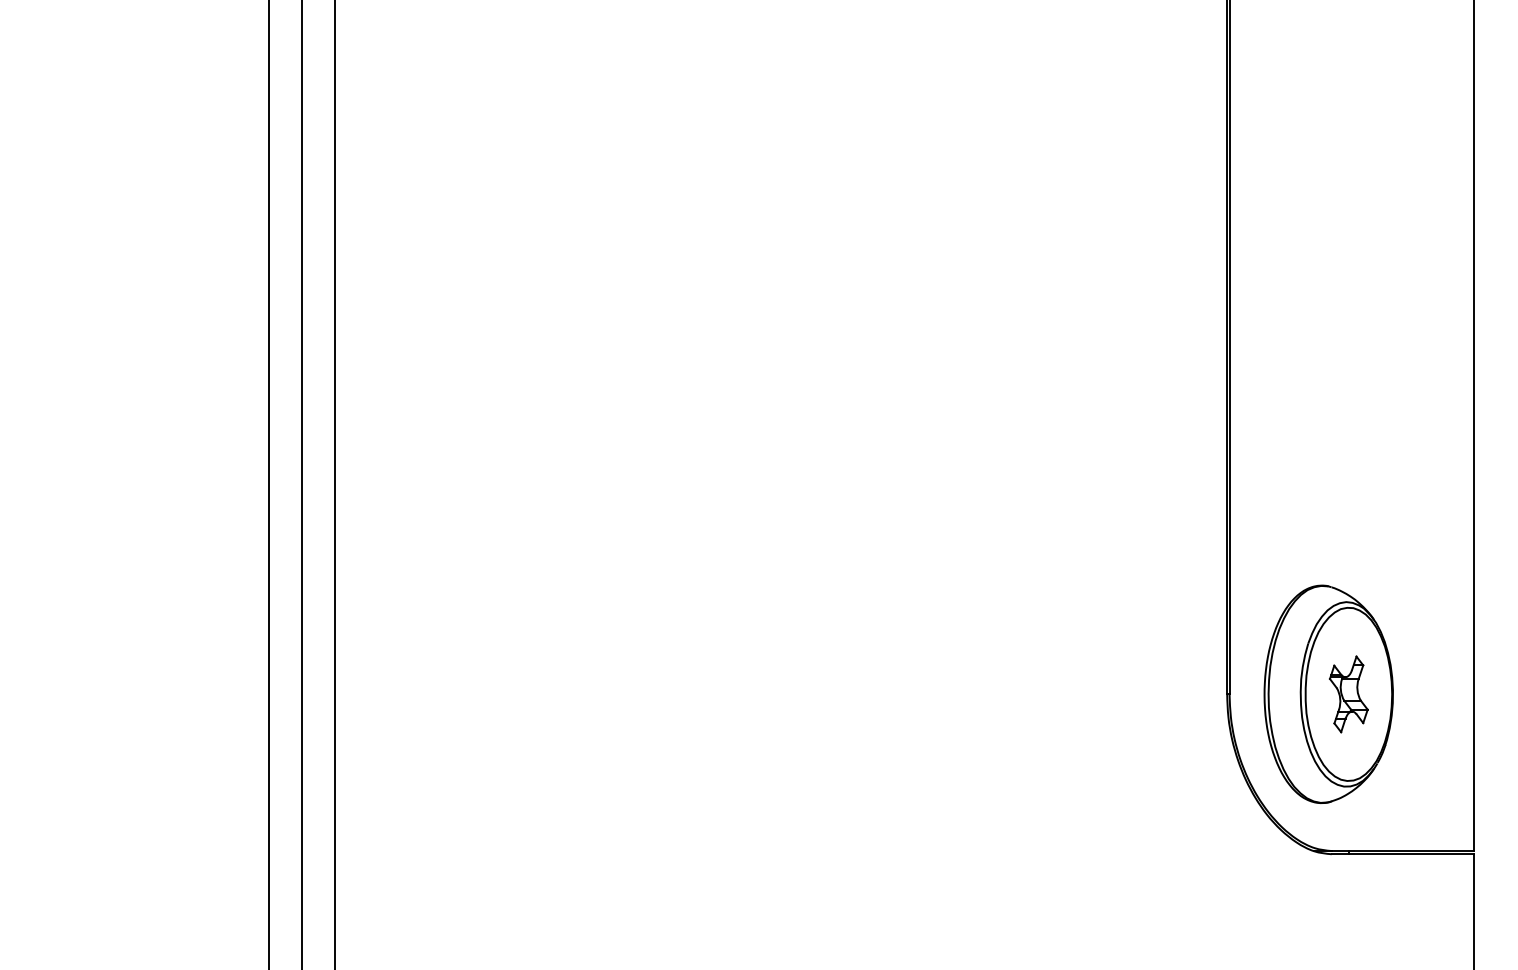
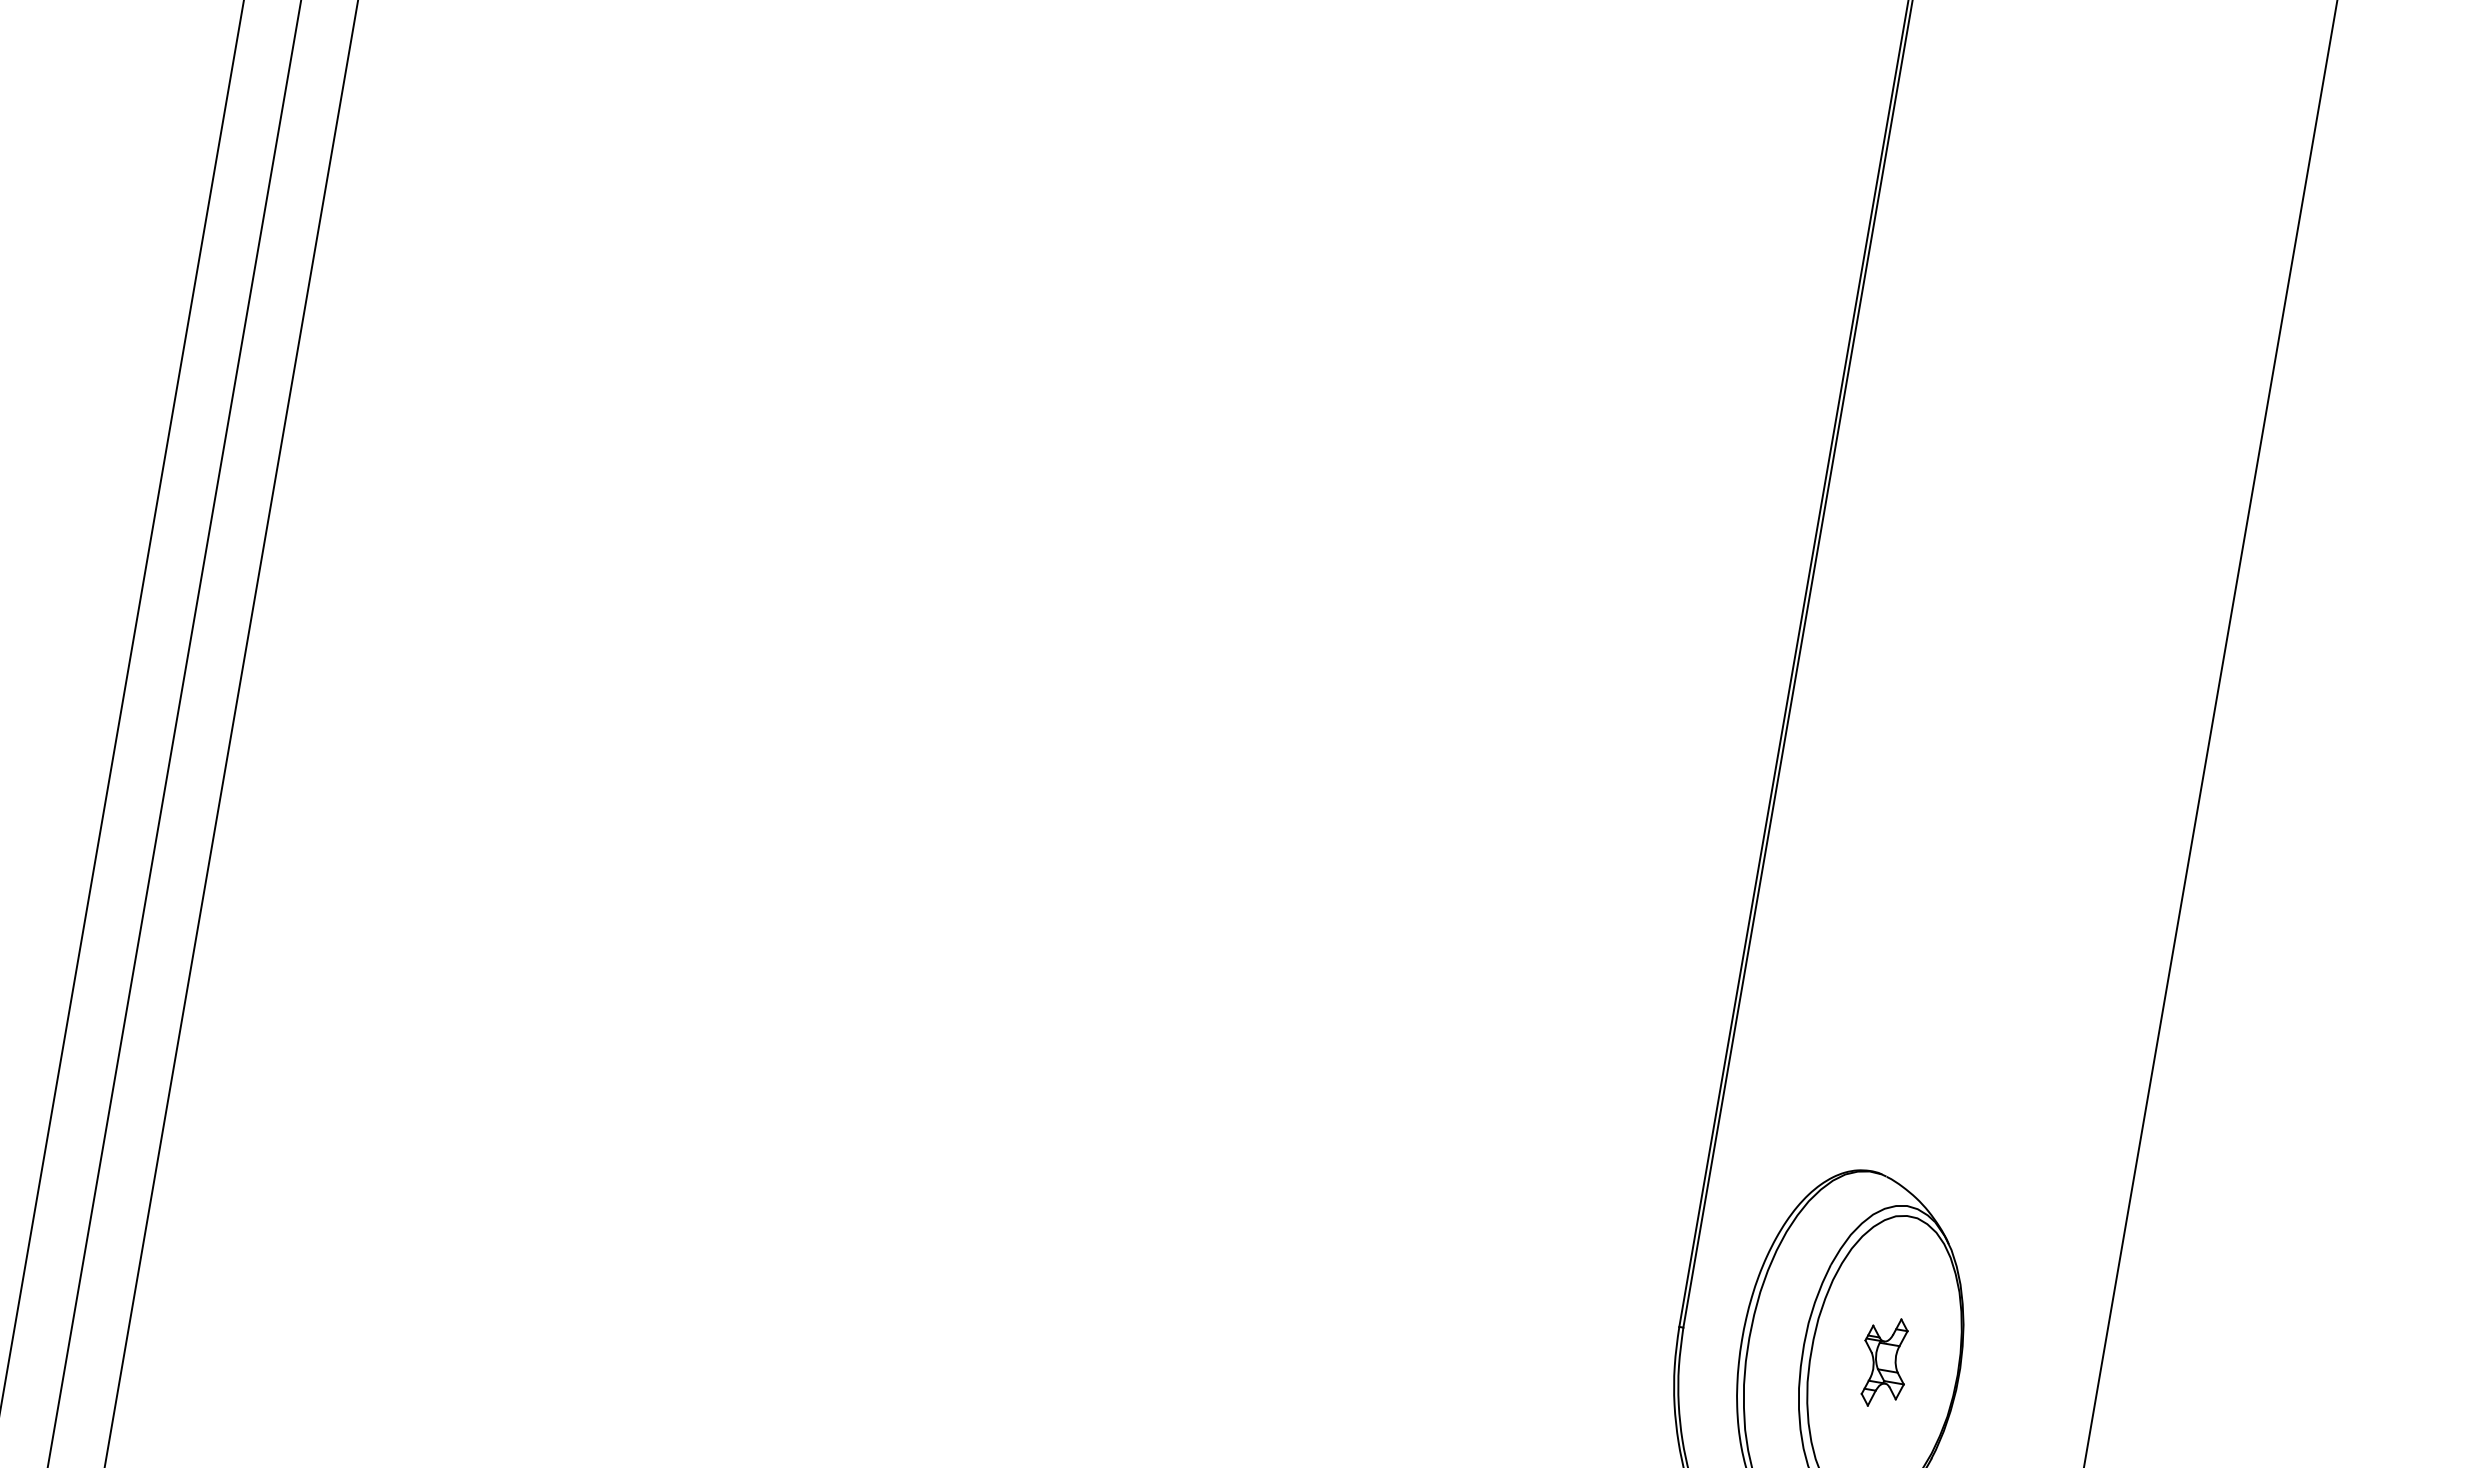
part: (1348, 694) -> (1883, 1362), size x0.7

